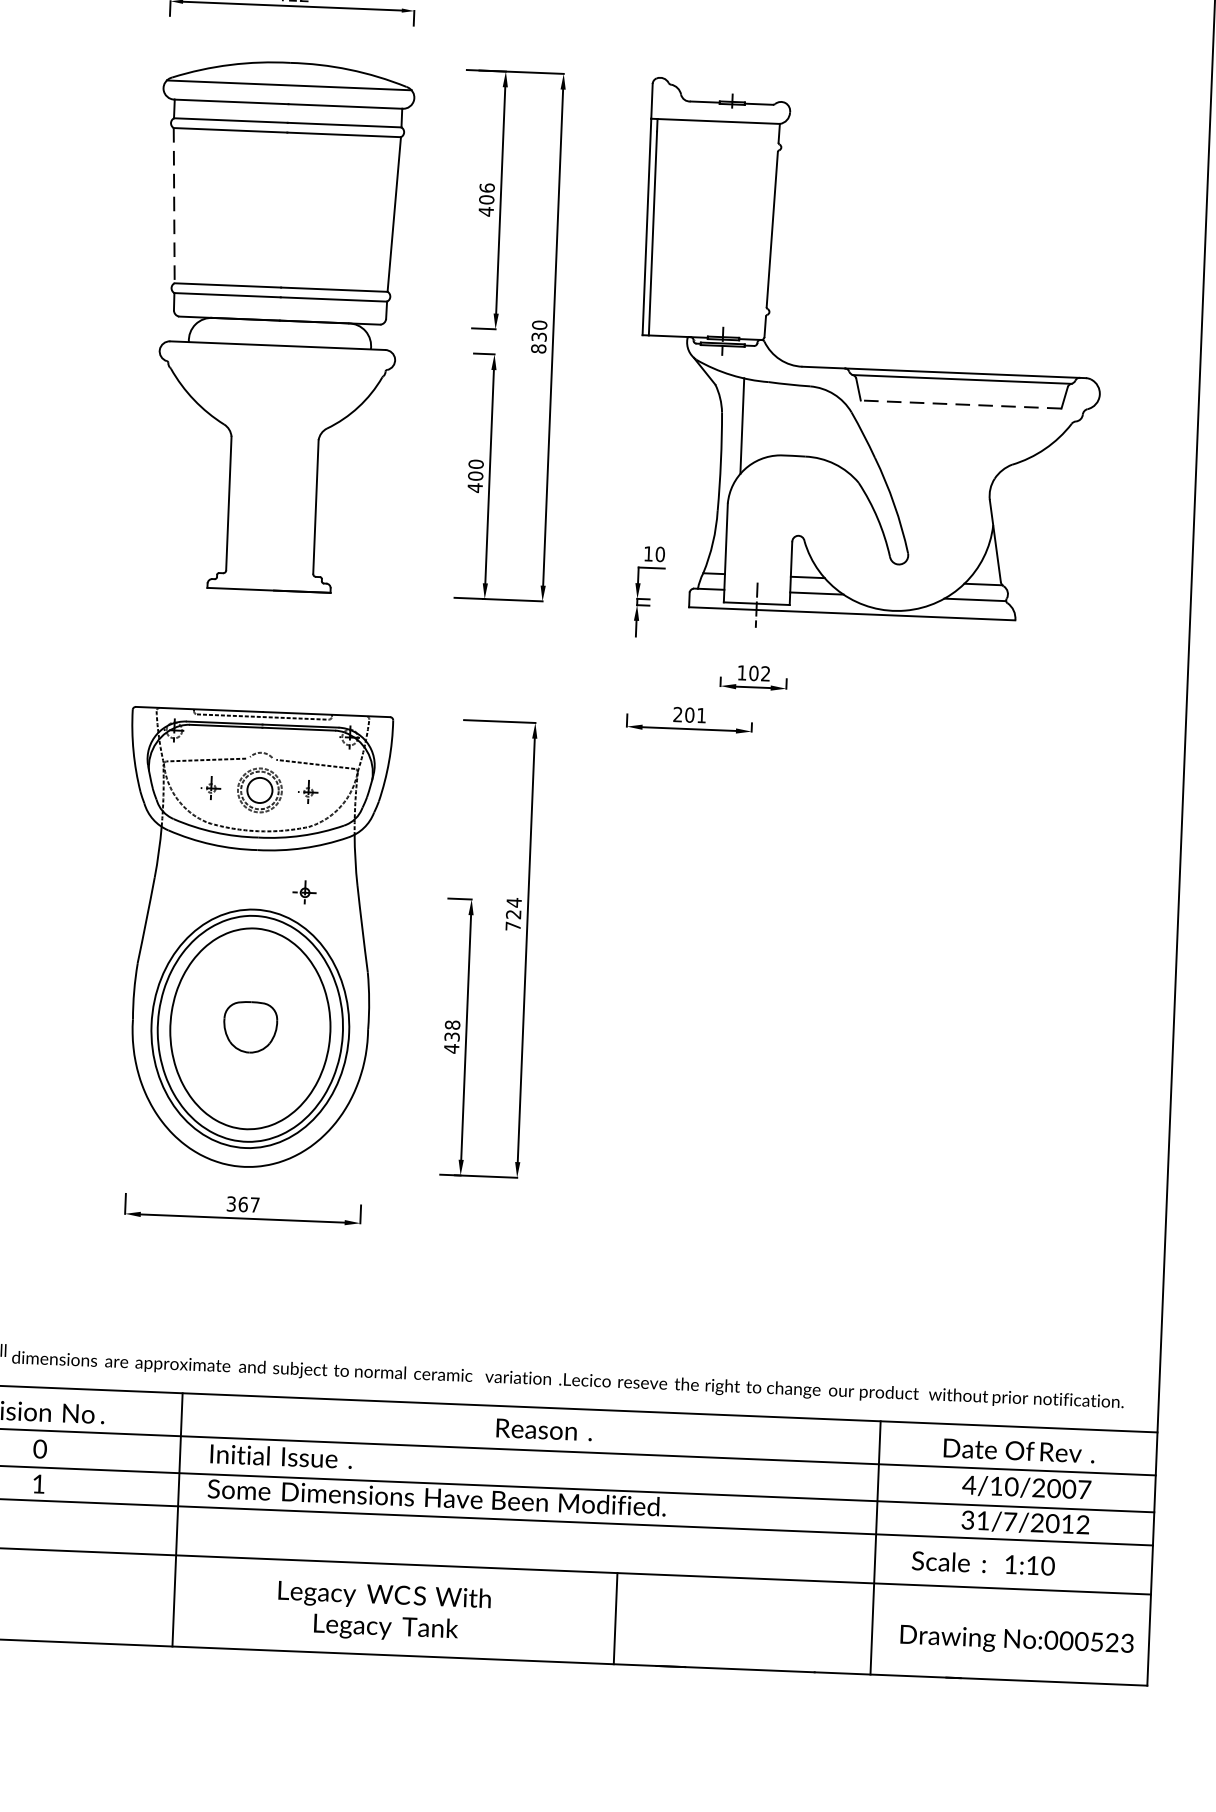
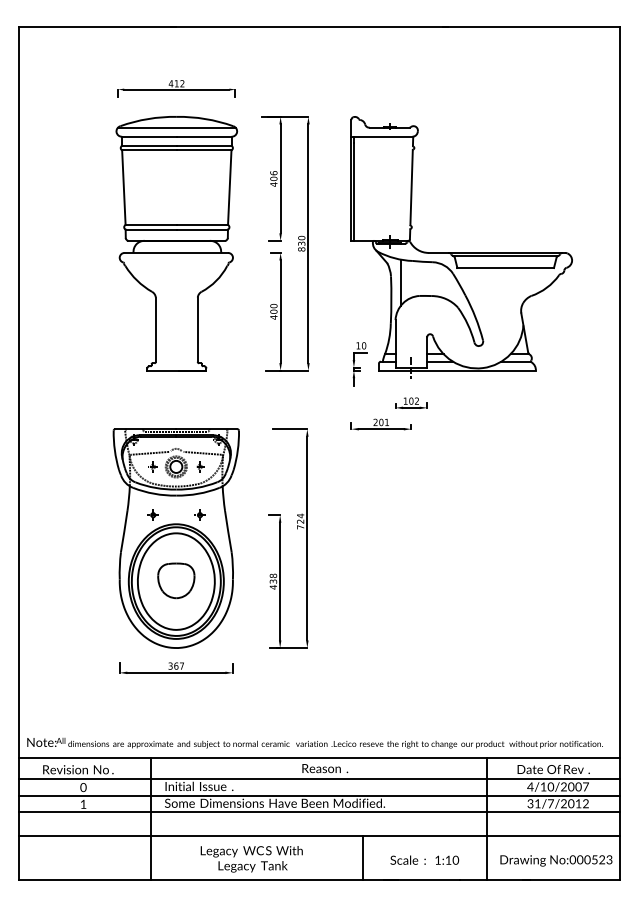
line: (173, 207) -> (123, 188), dashed -> solid
line: (960, 405) -> (505, 268), dashed -> solid
part: (206, 887) -> (152, 514), added
part: (250, 1026) -> (176, 580), size x1.43
text: (982, 1561) -> (424, 859), moved

